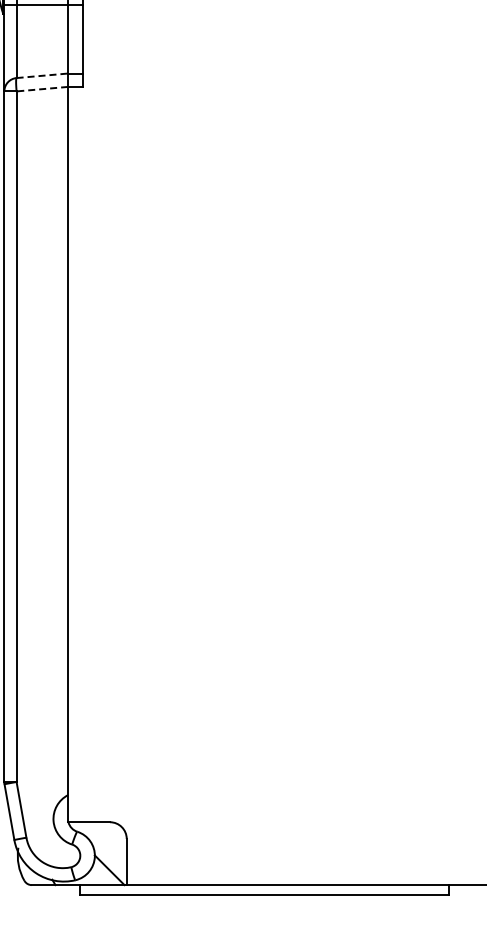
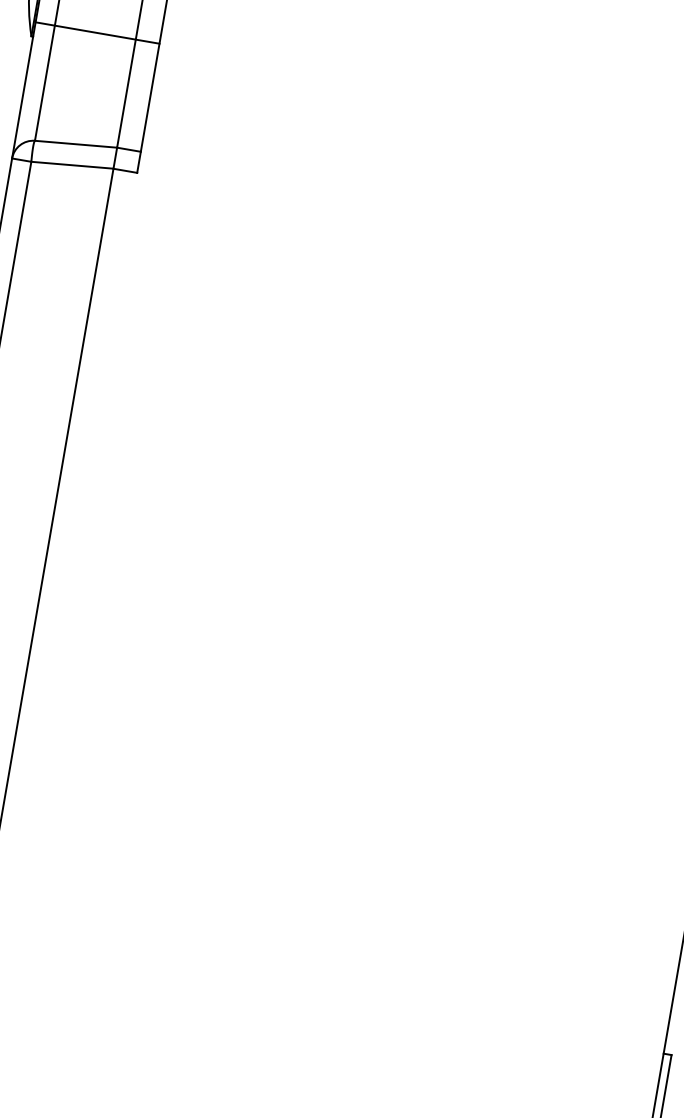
line: (42, 75) -> (76, 143), dashed -> solid
line: (42, 89) -> (72, 165), dashed -> solid

